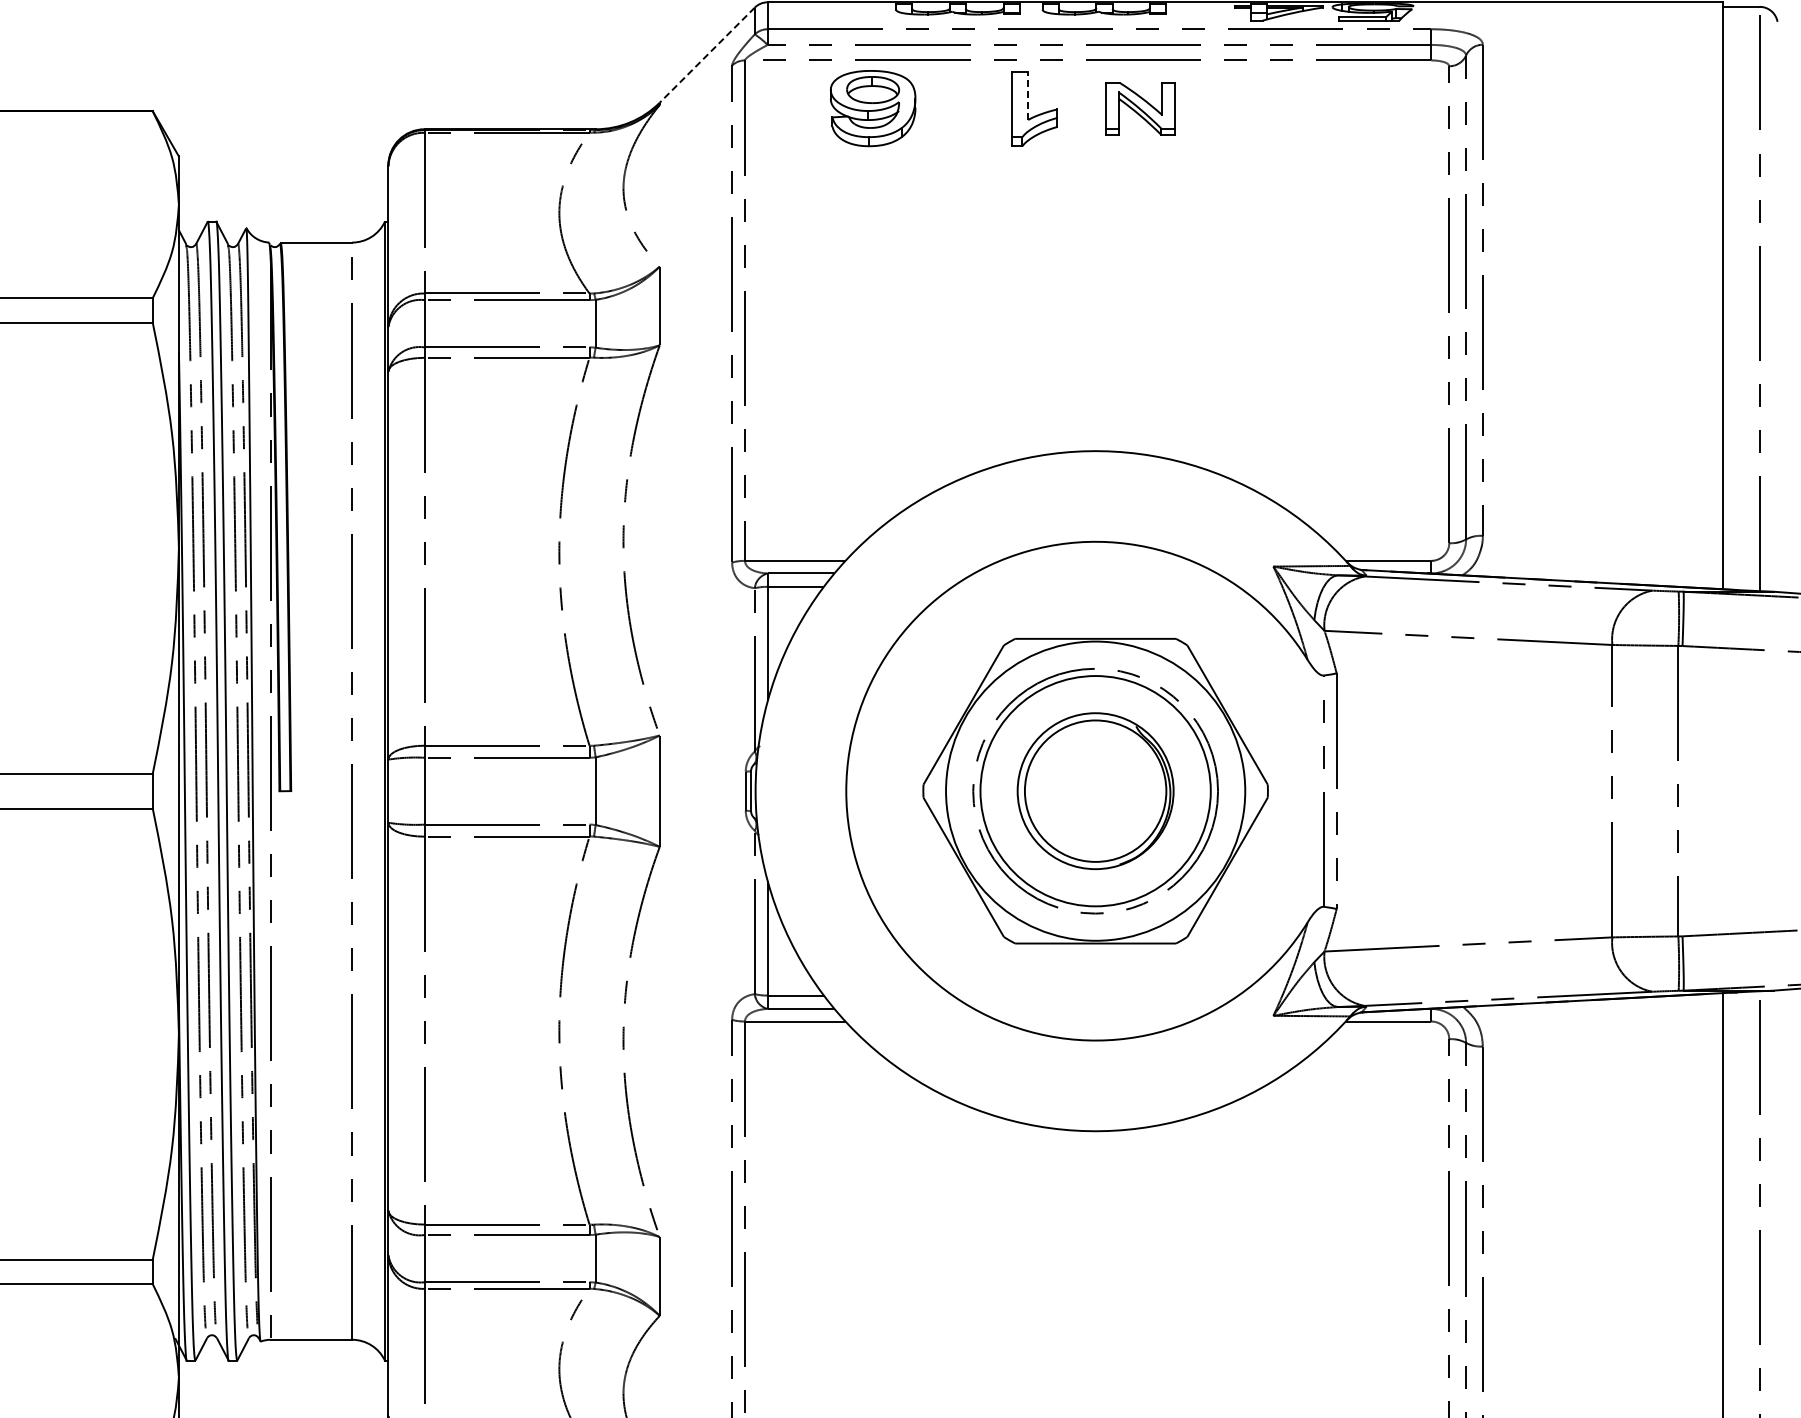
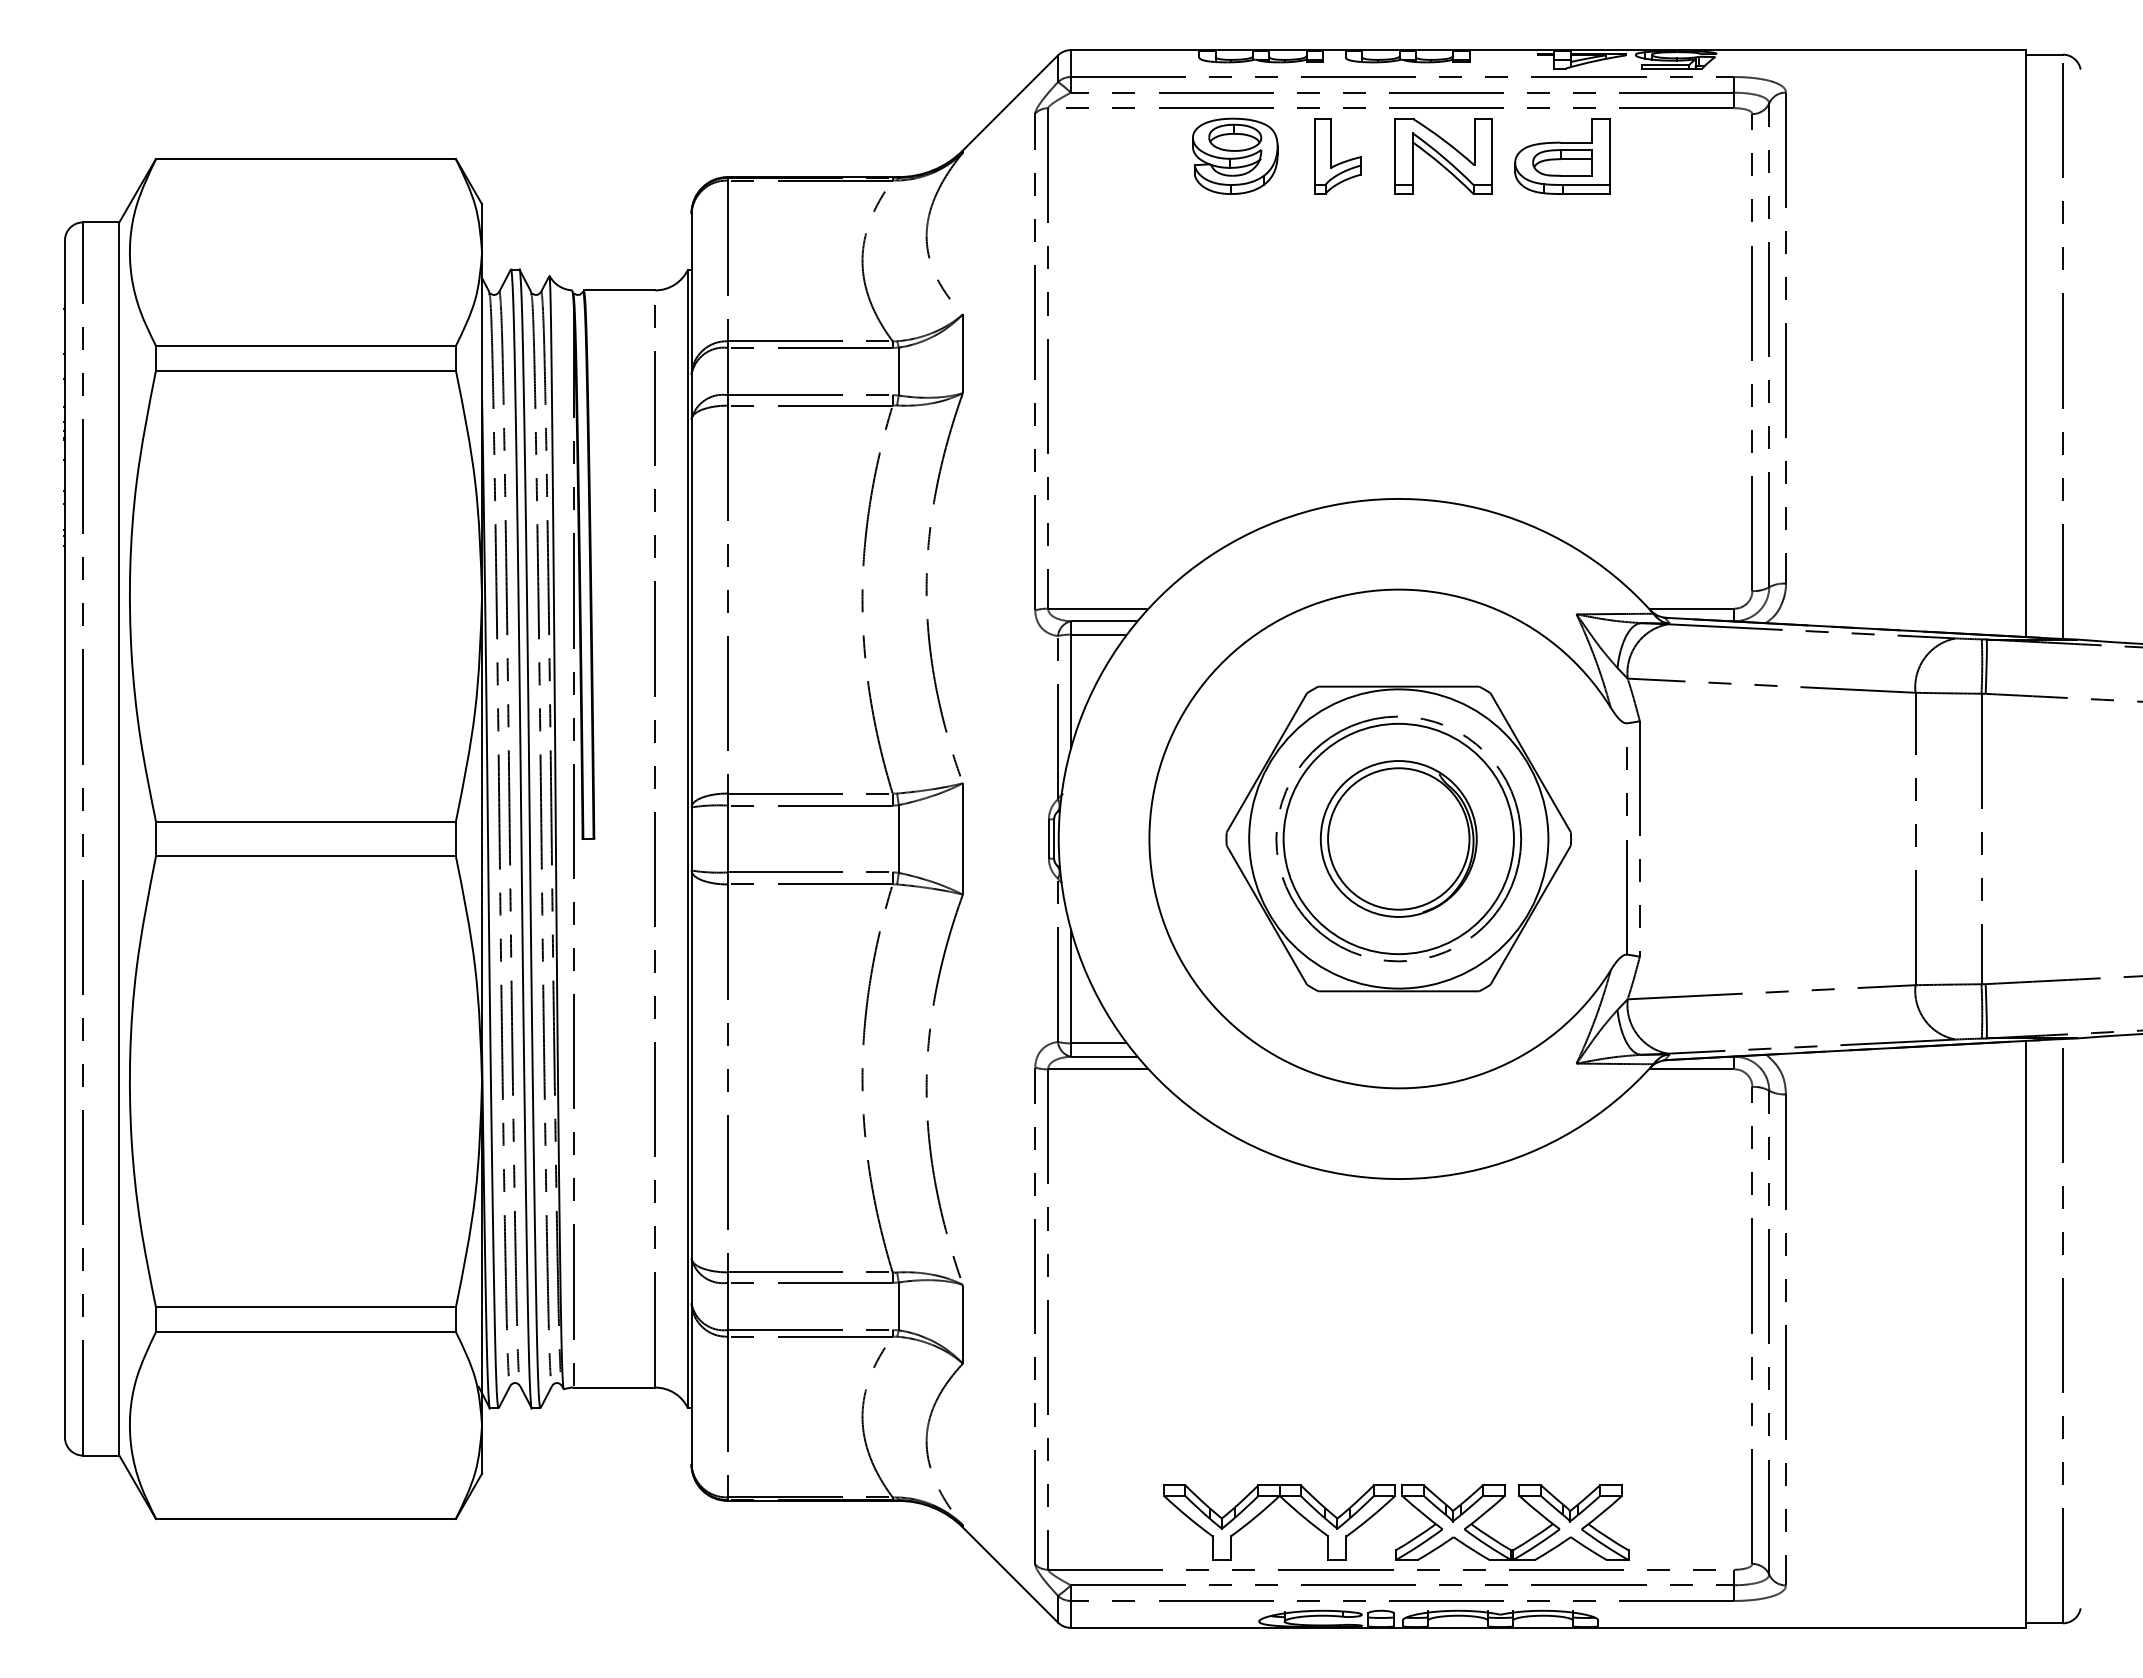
line: (707, 55) -> (1010, 103), dashed -> solid
line: (1028, 95) -> (1331, 143), dashed -> solid
part: (873, 107) -> (1235, 155), moved
part: (1140, 108) -> (1443, 156), size x1.43
part: (1259, 108) -> (1562, 156), added

